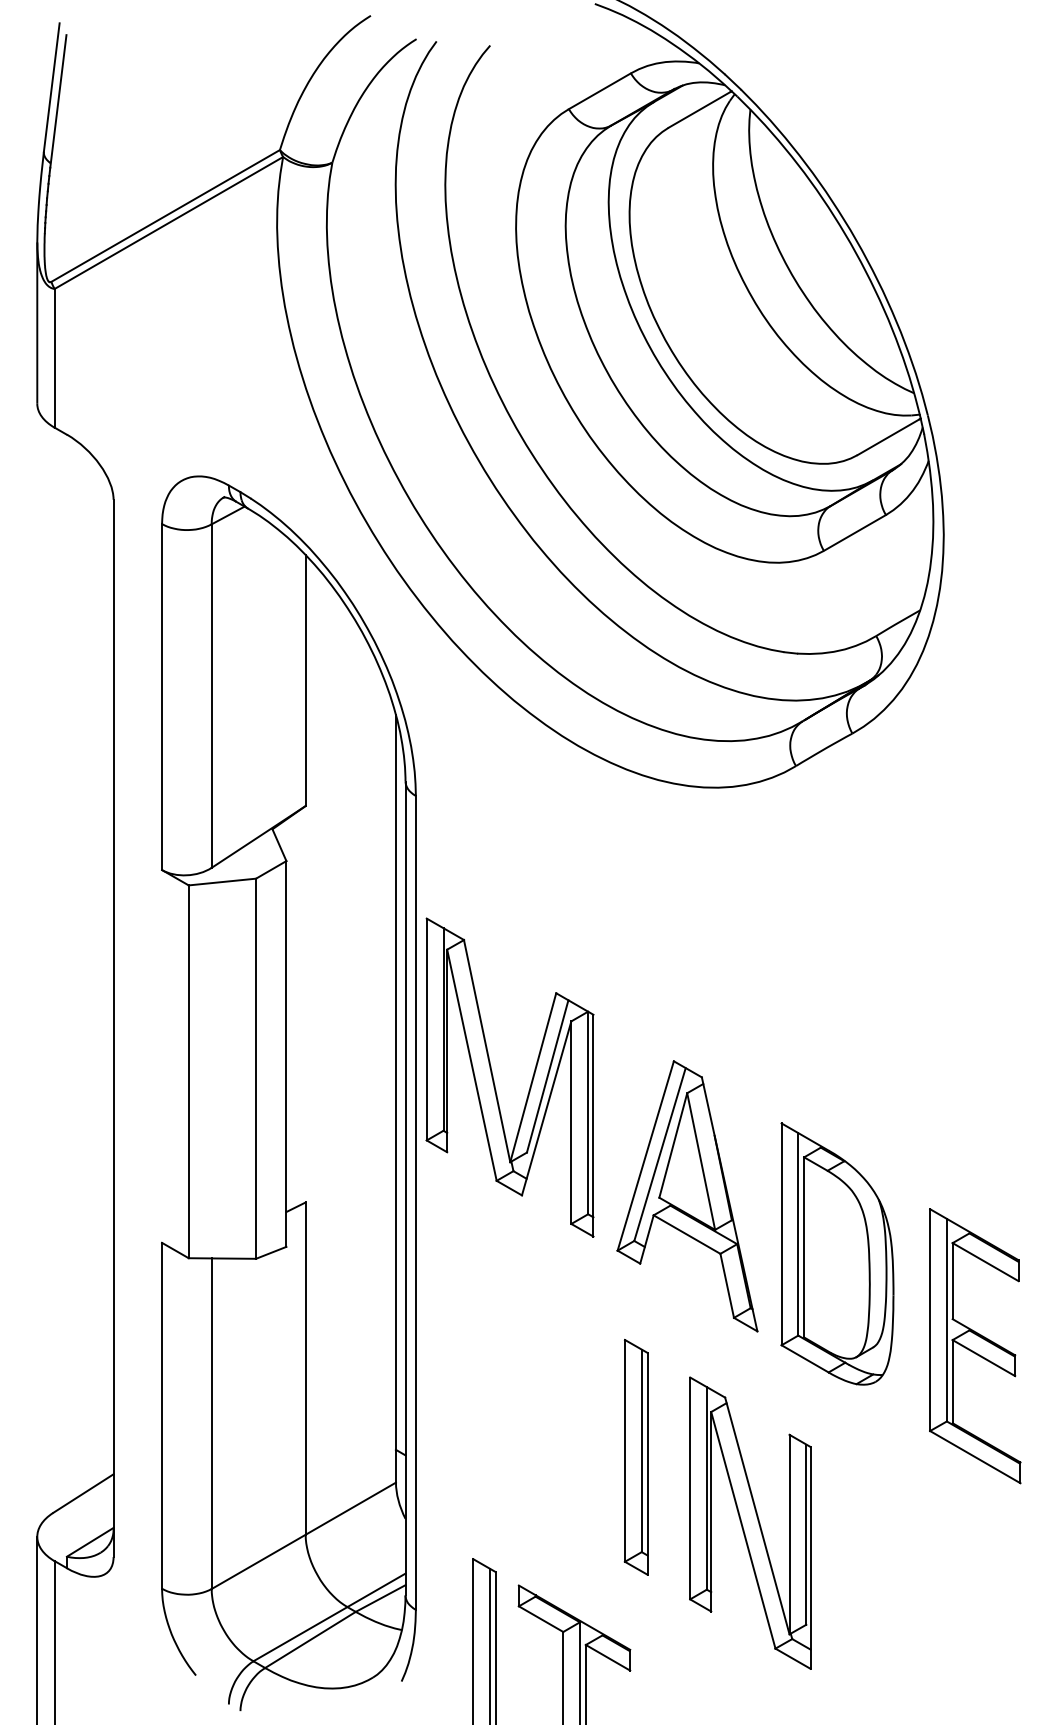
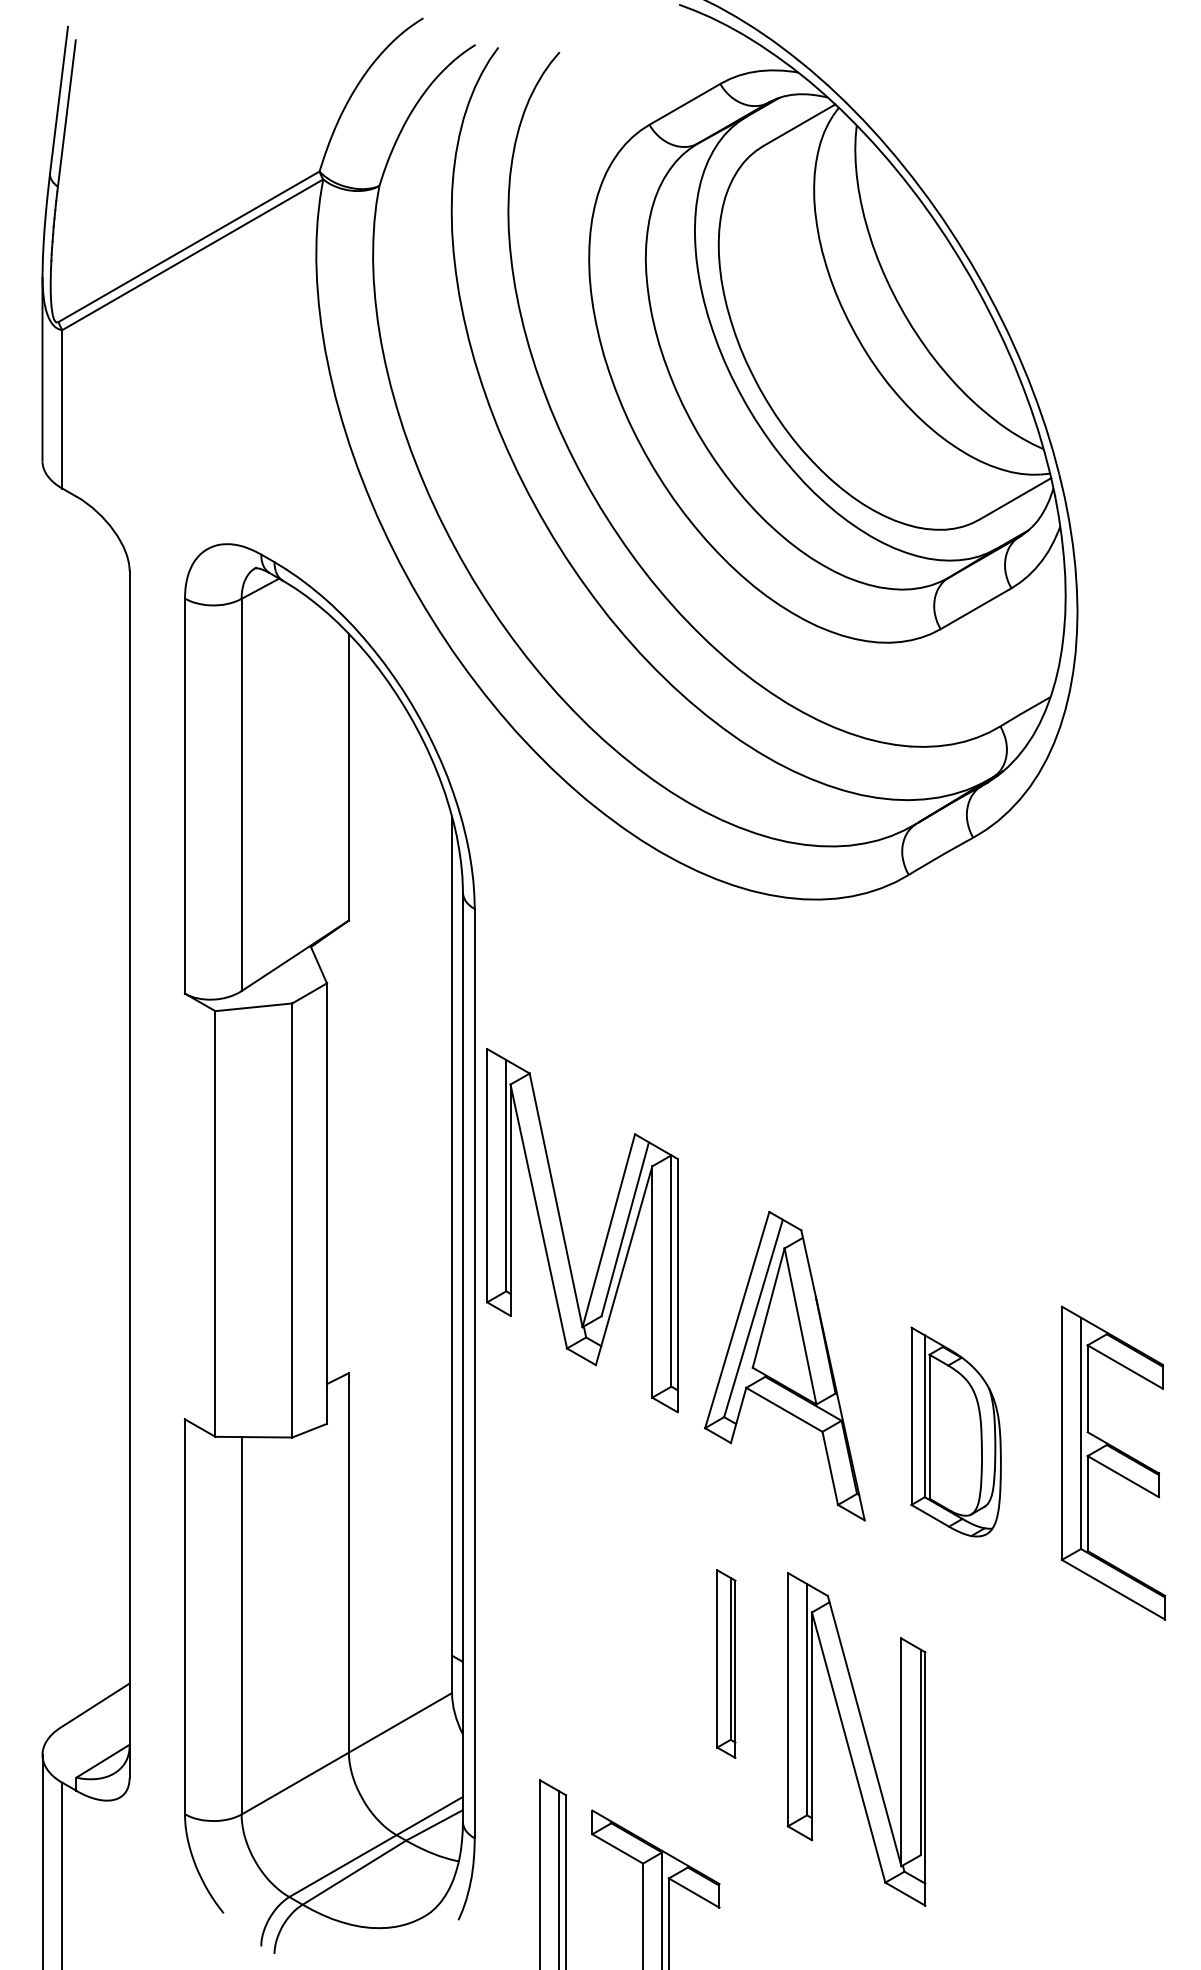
part: (837, 1253) -> (956, 1431), size x0.7
part: (975, 1346) -> (1113, 1463), moved
part: (635, 1456) -> (725, 1663), size x0.7

